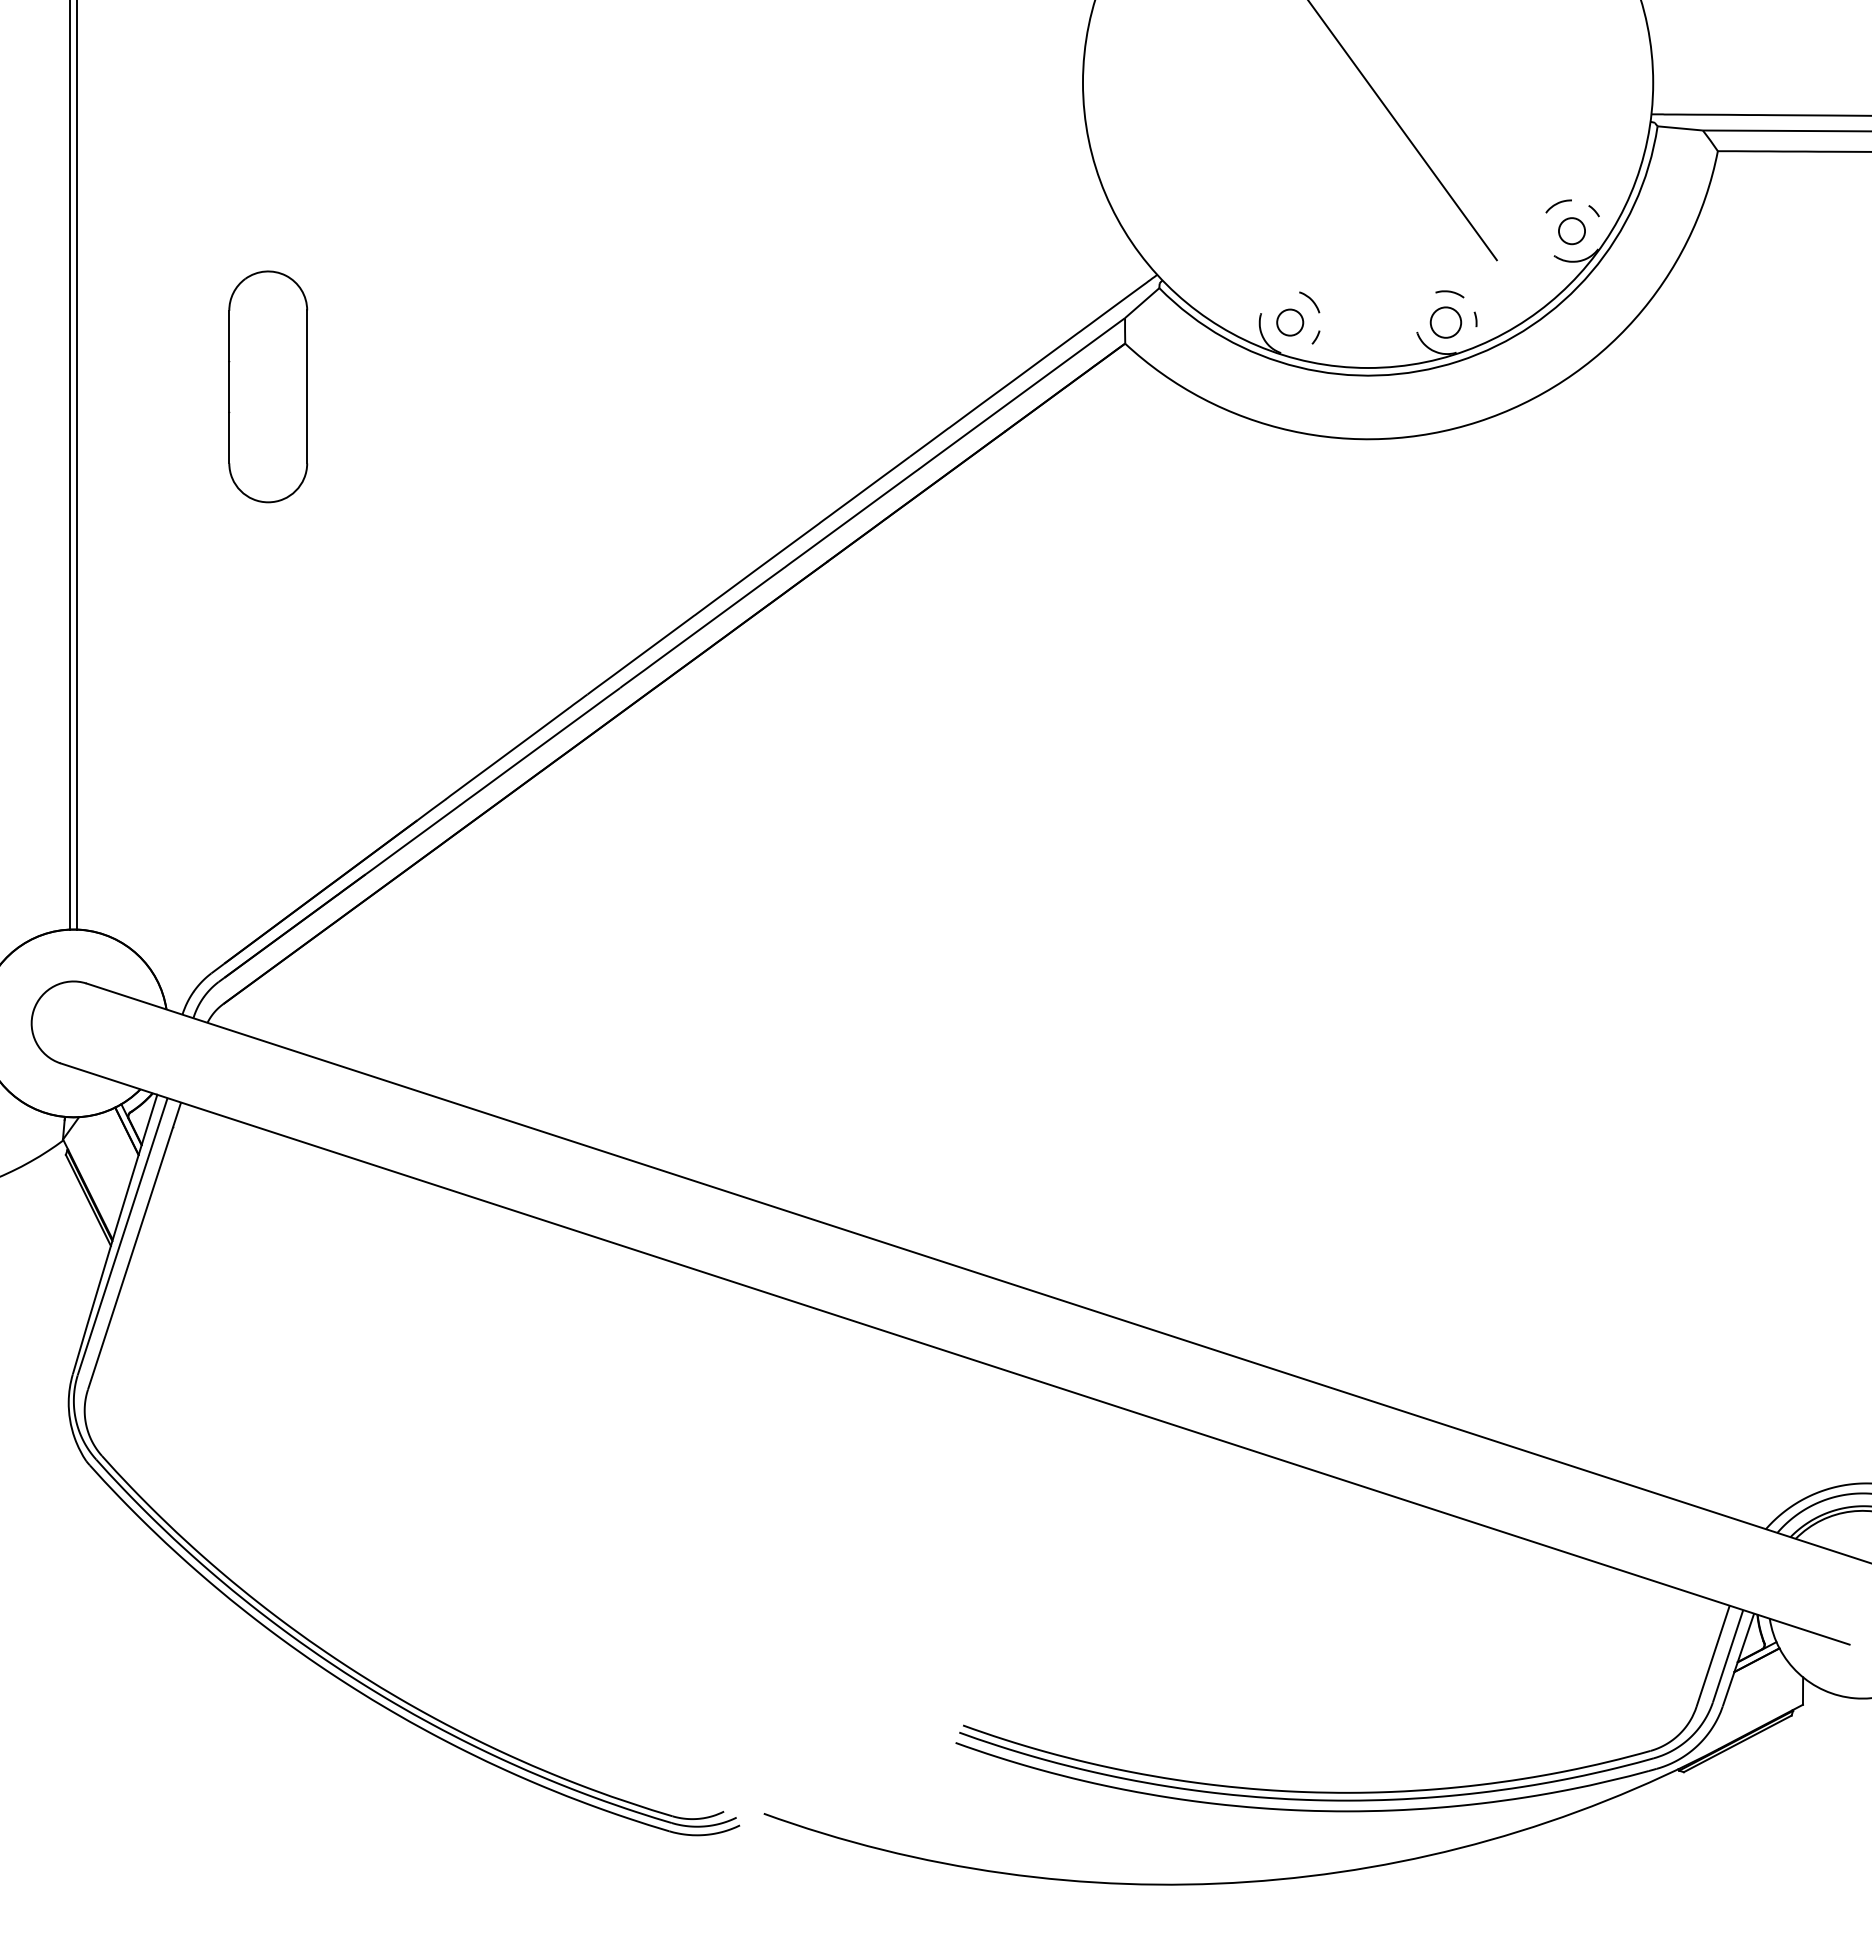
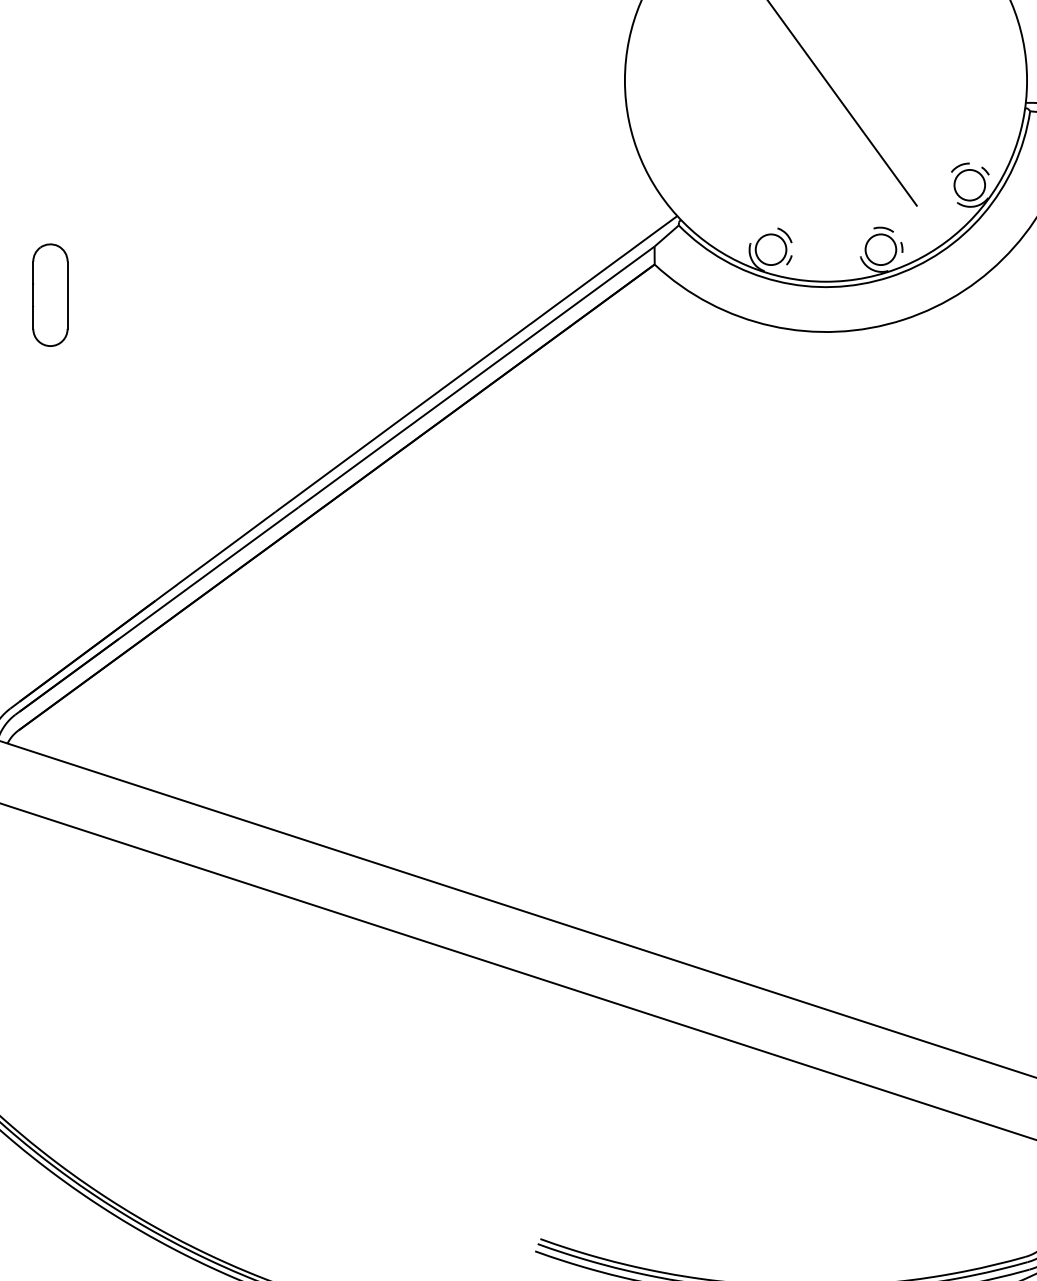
circle: (1571, 230) -> (969, 184), size x1.67
circle: (1289, 322) -> (770, 249), size x1.67
circle: (1445, 322) -> (880, 249), size x1.43
part: (268, 387) -> (50, 295), size x0.62

